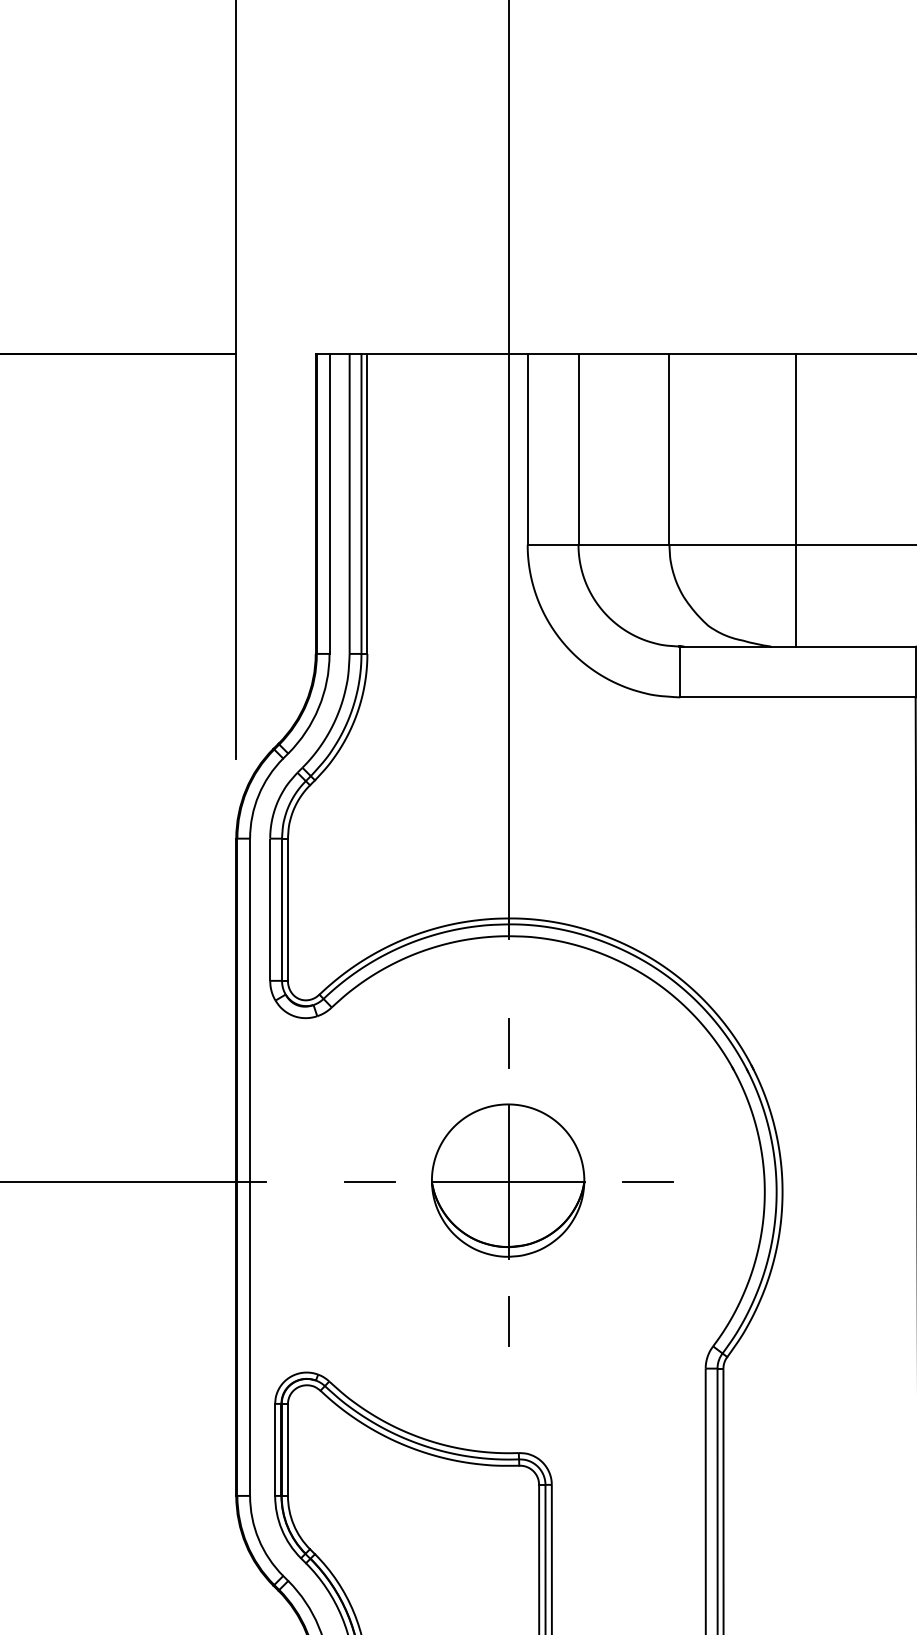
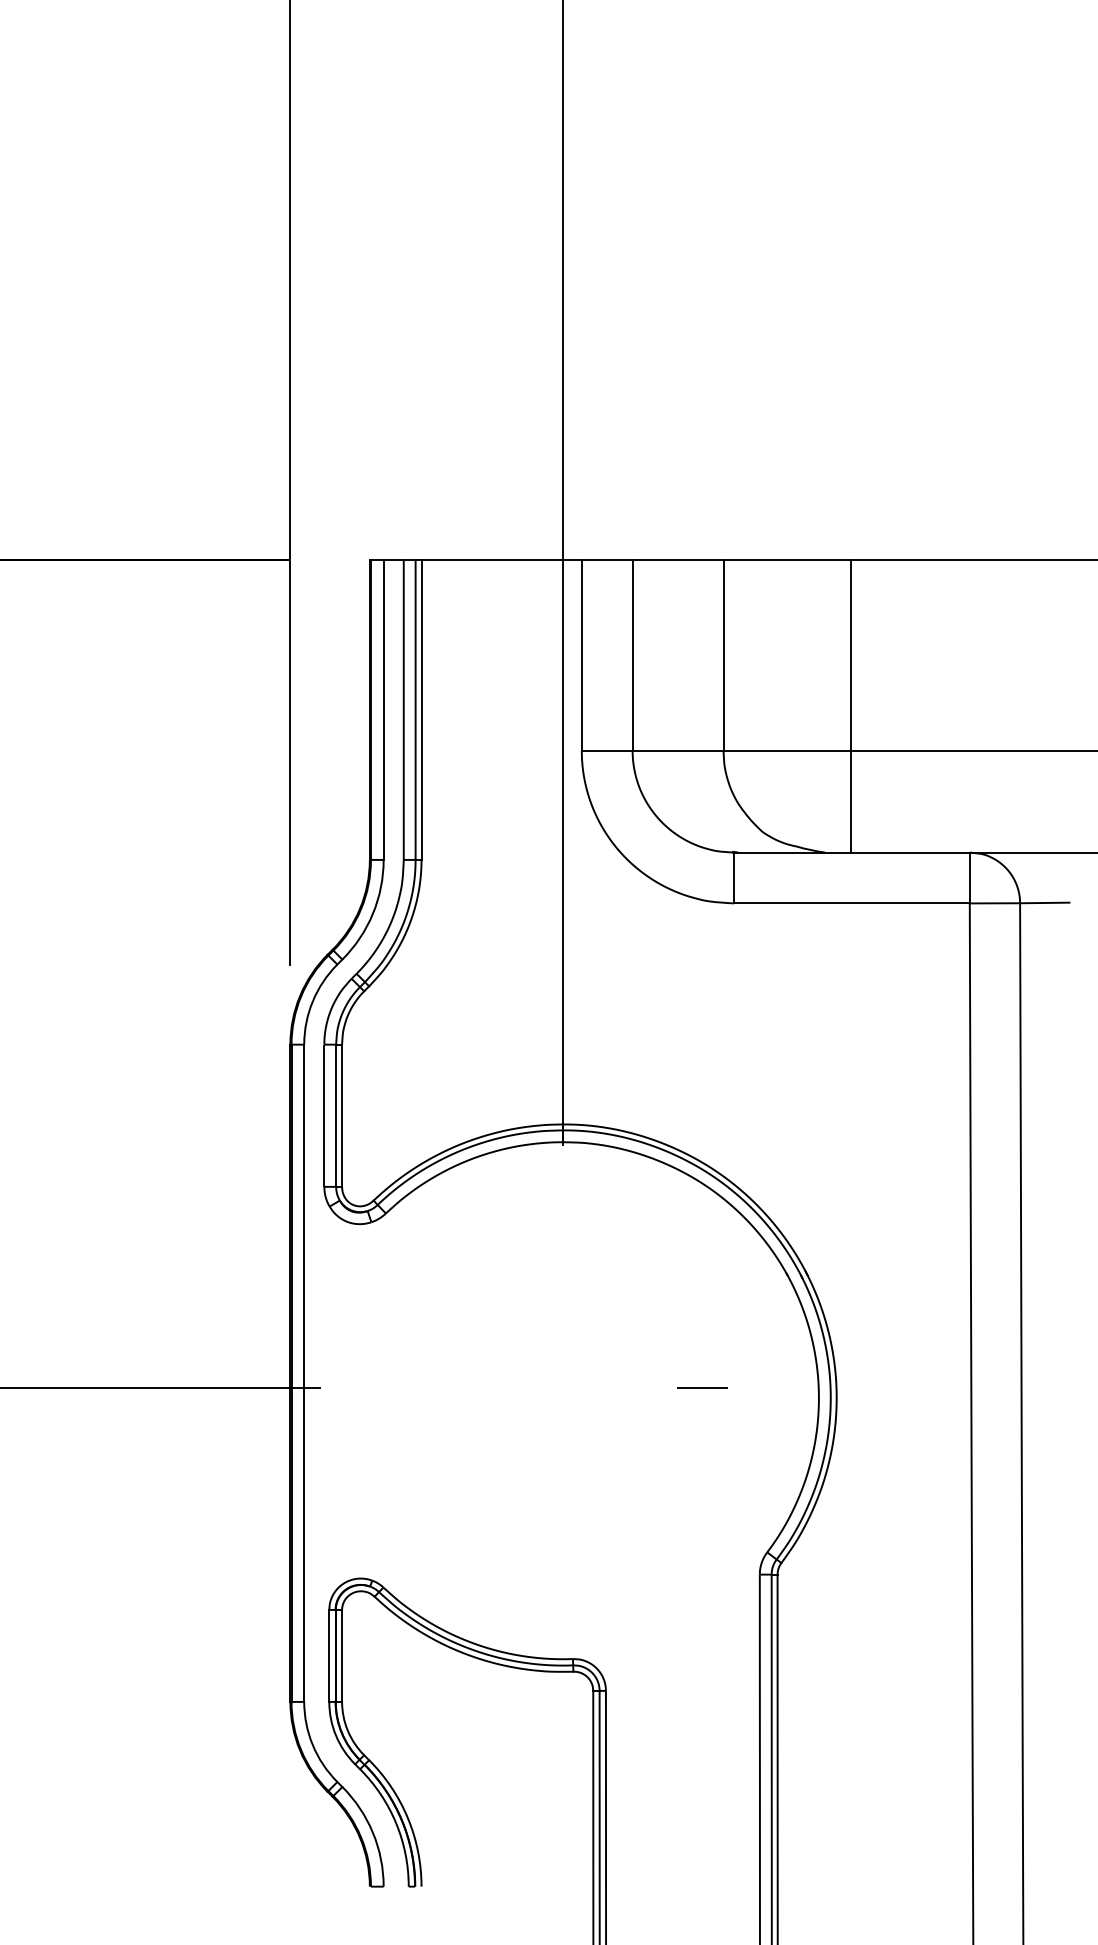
line: (509, 1043) -> (563, 1249), removed
part: (508, 1181) -> (562, 1387), removed
line: (369, 1182) -> (423, 1388), removed
line: (508, 1321) -> (562, 1527), removed

